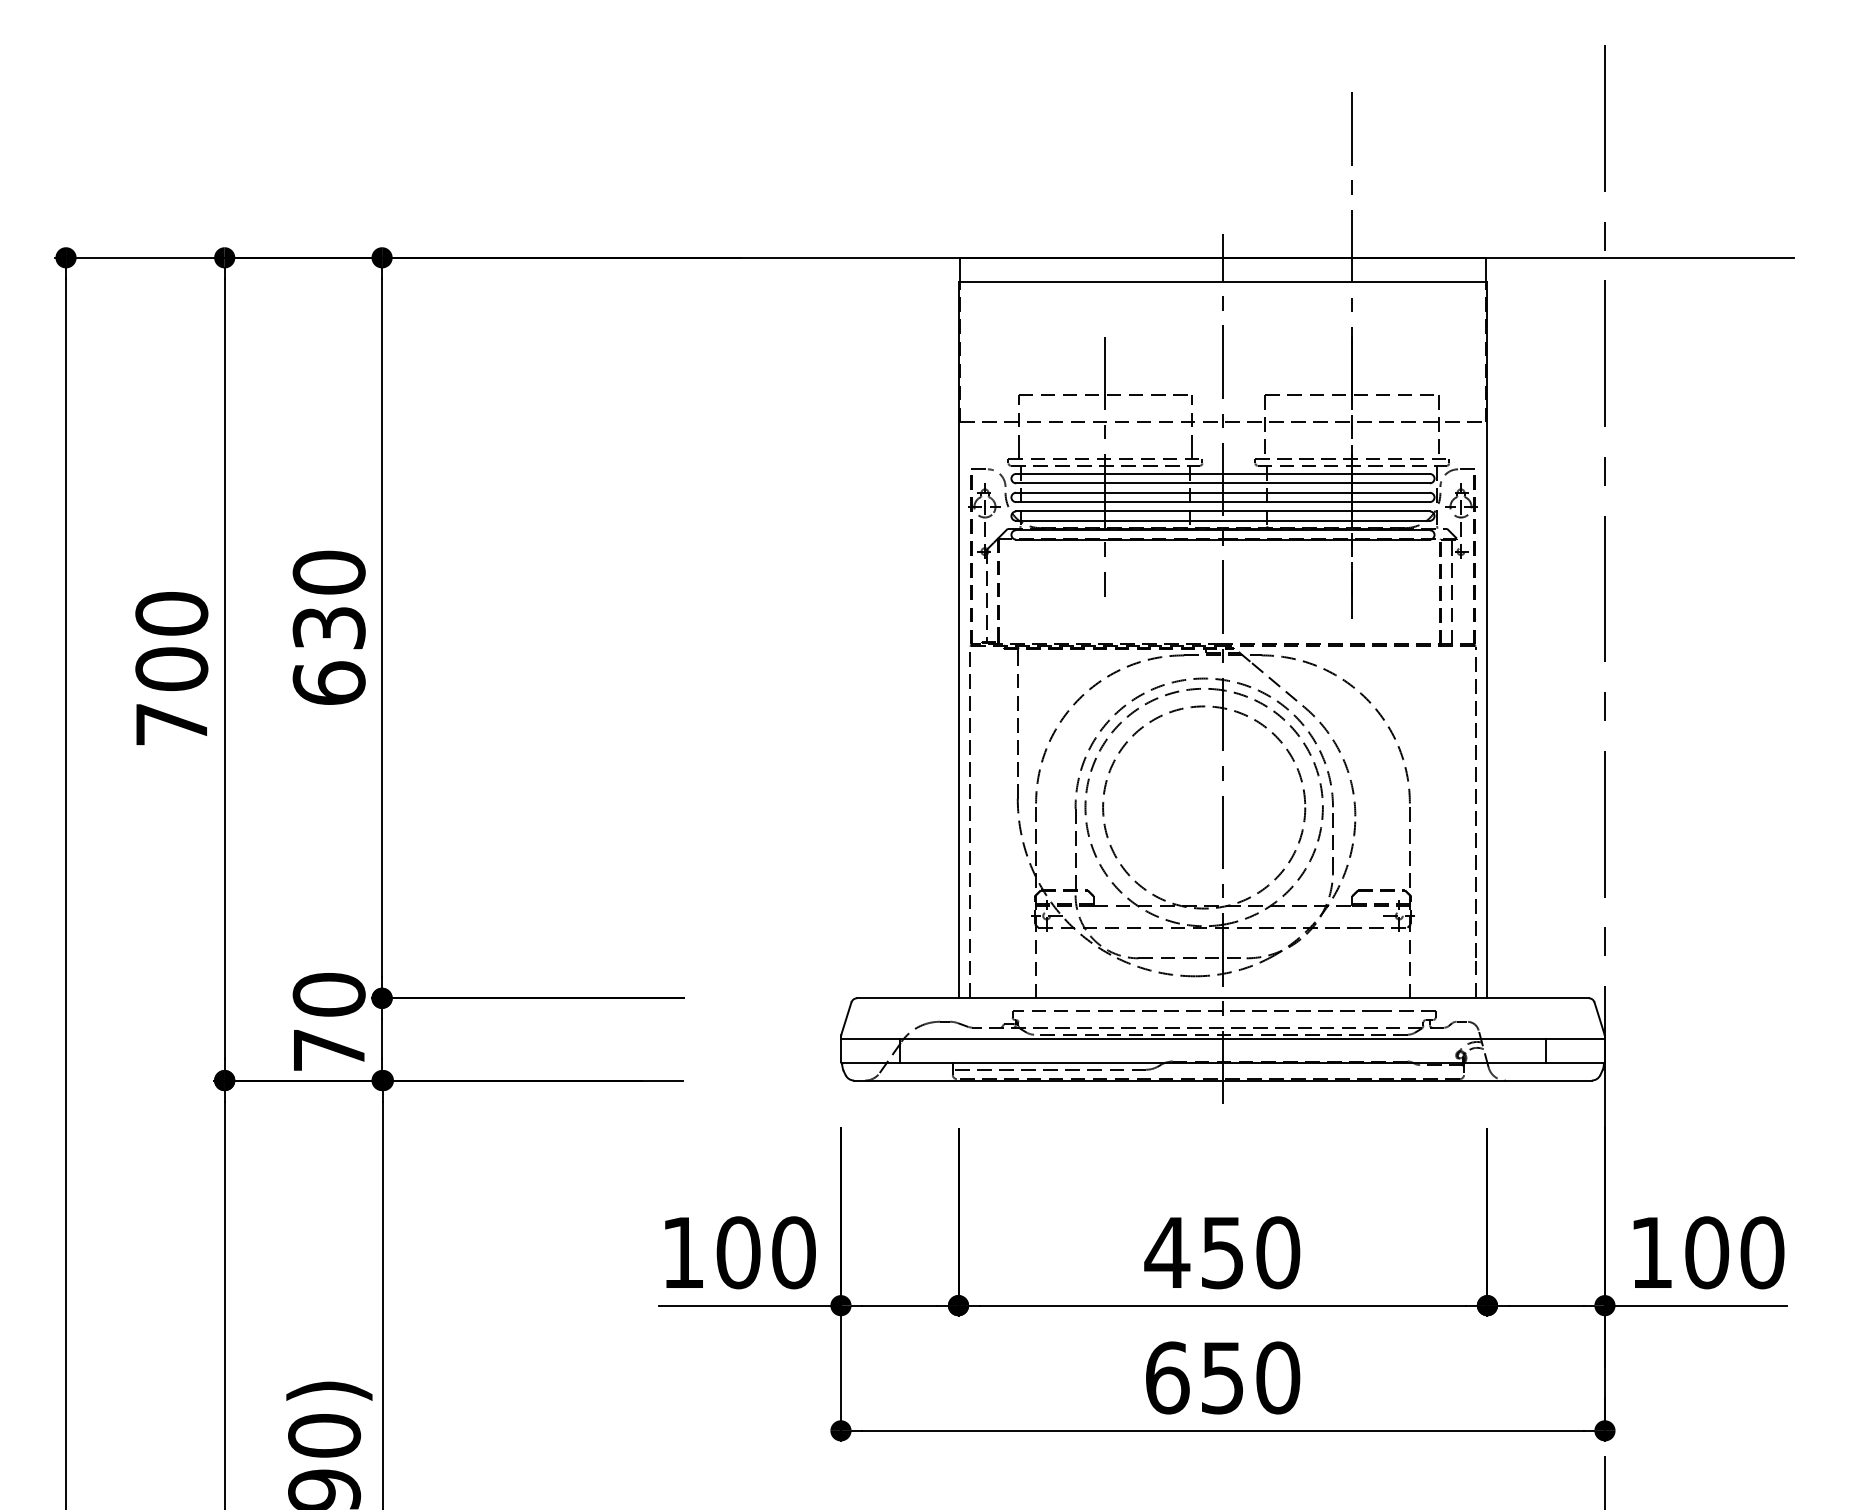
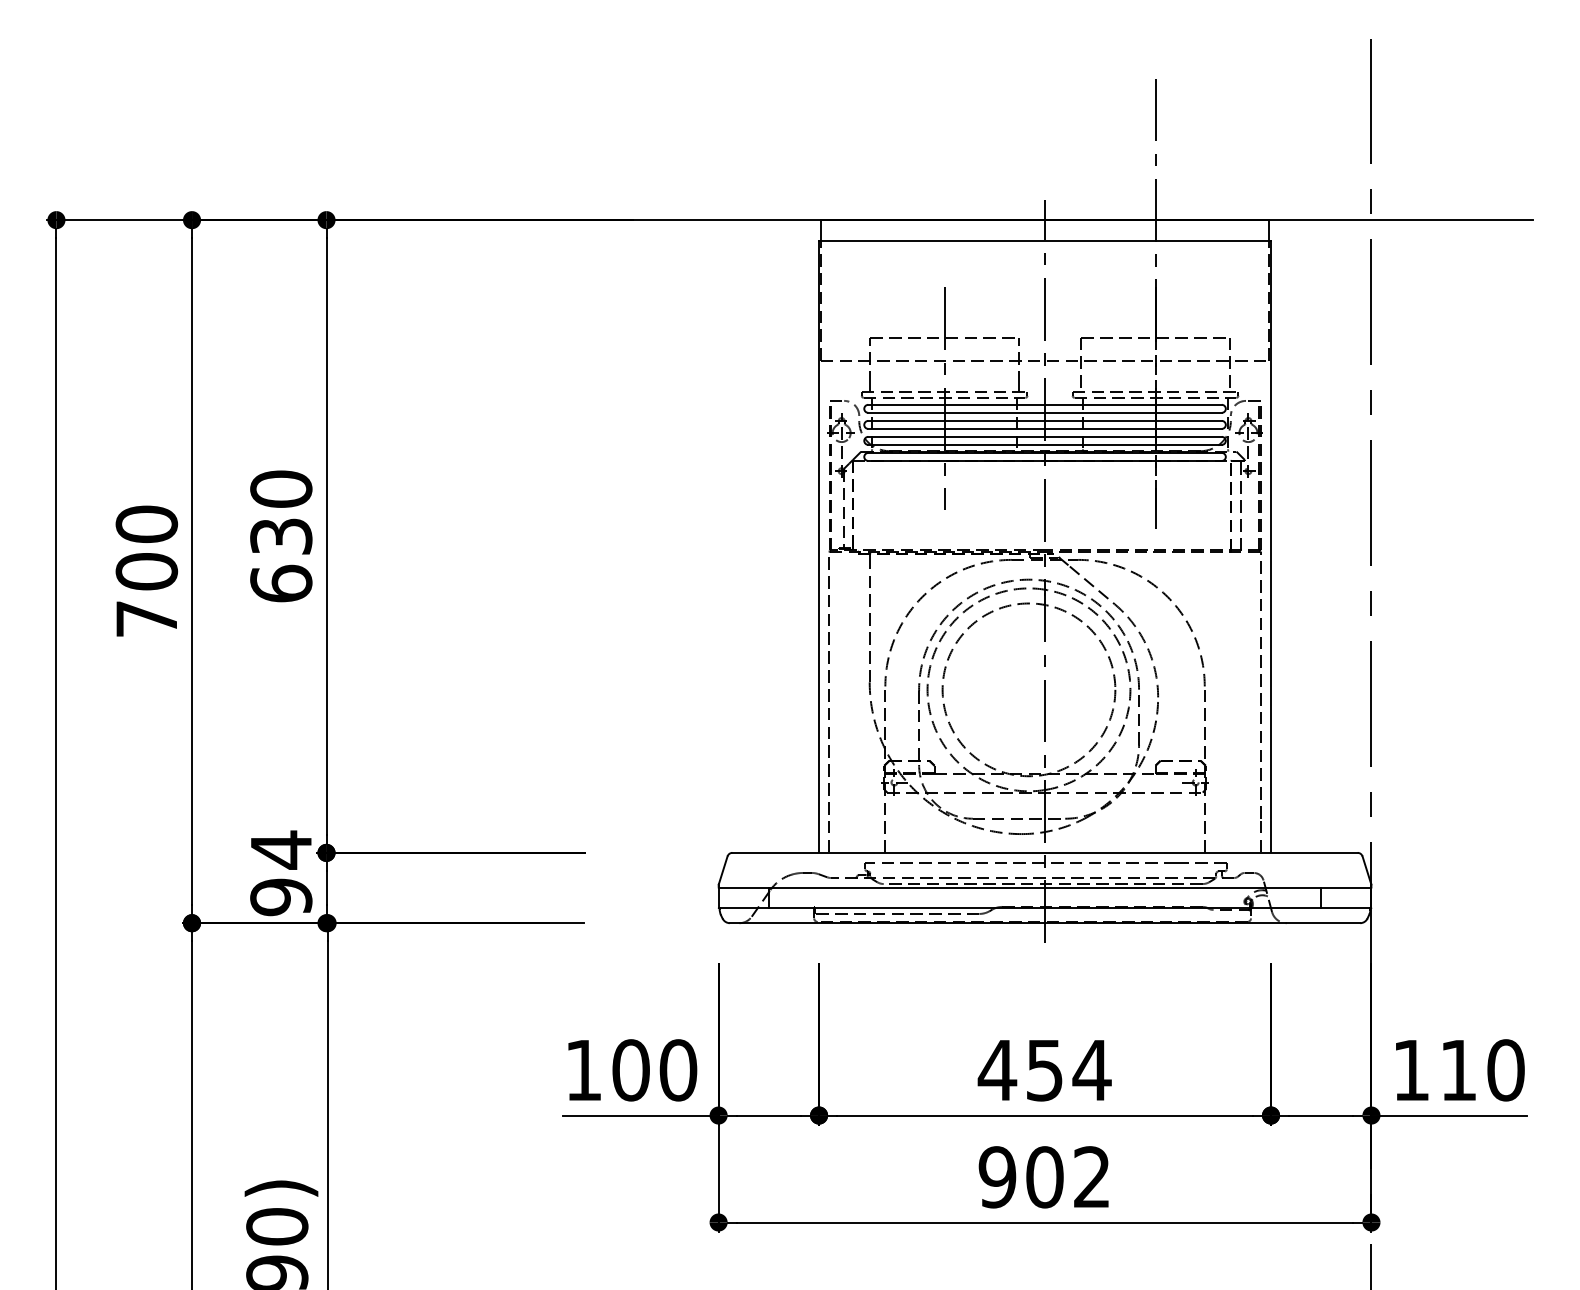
text: (328, 1022) -> (280, 873), 70 -> 94
text: (1278, 1252) -> (1092, 1070), 450 -> 454
text: (1707, 1252) -> (1459, 1070), 100 -> 110
text: (1222, 1377) -> (1044, 1176), 650 -> 902

